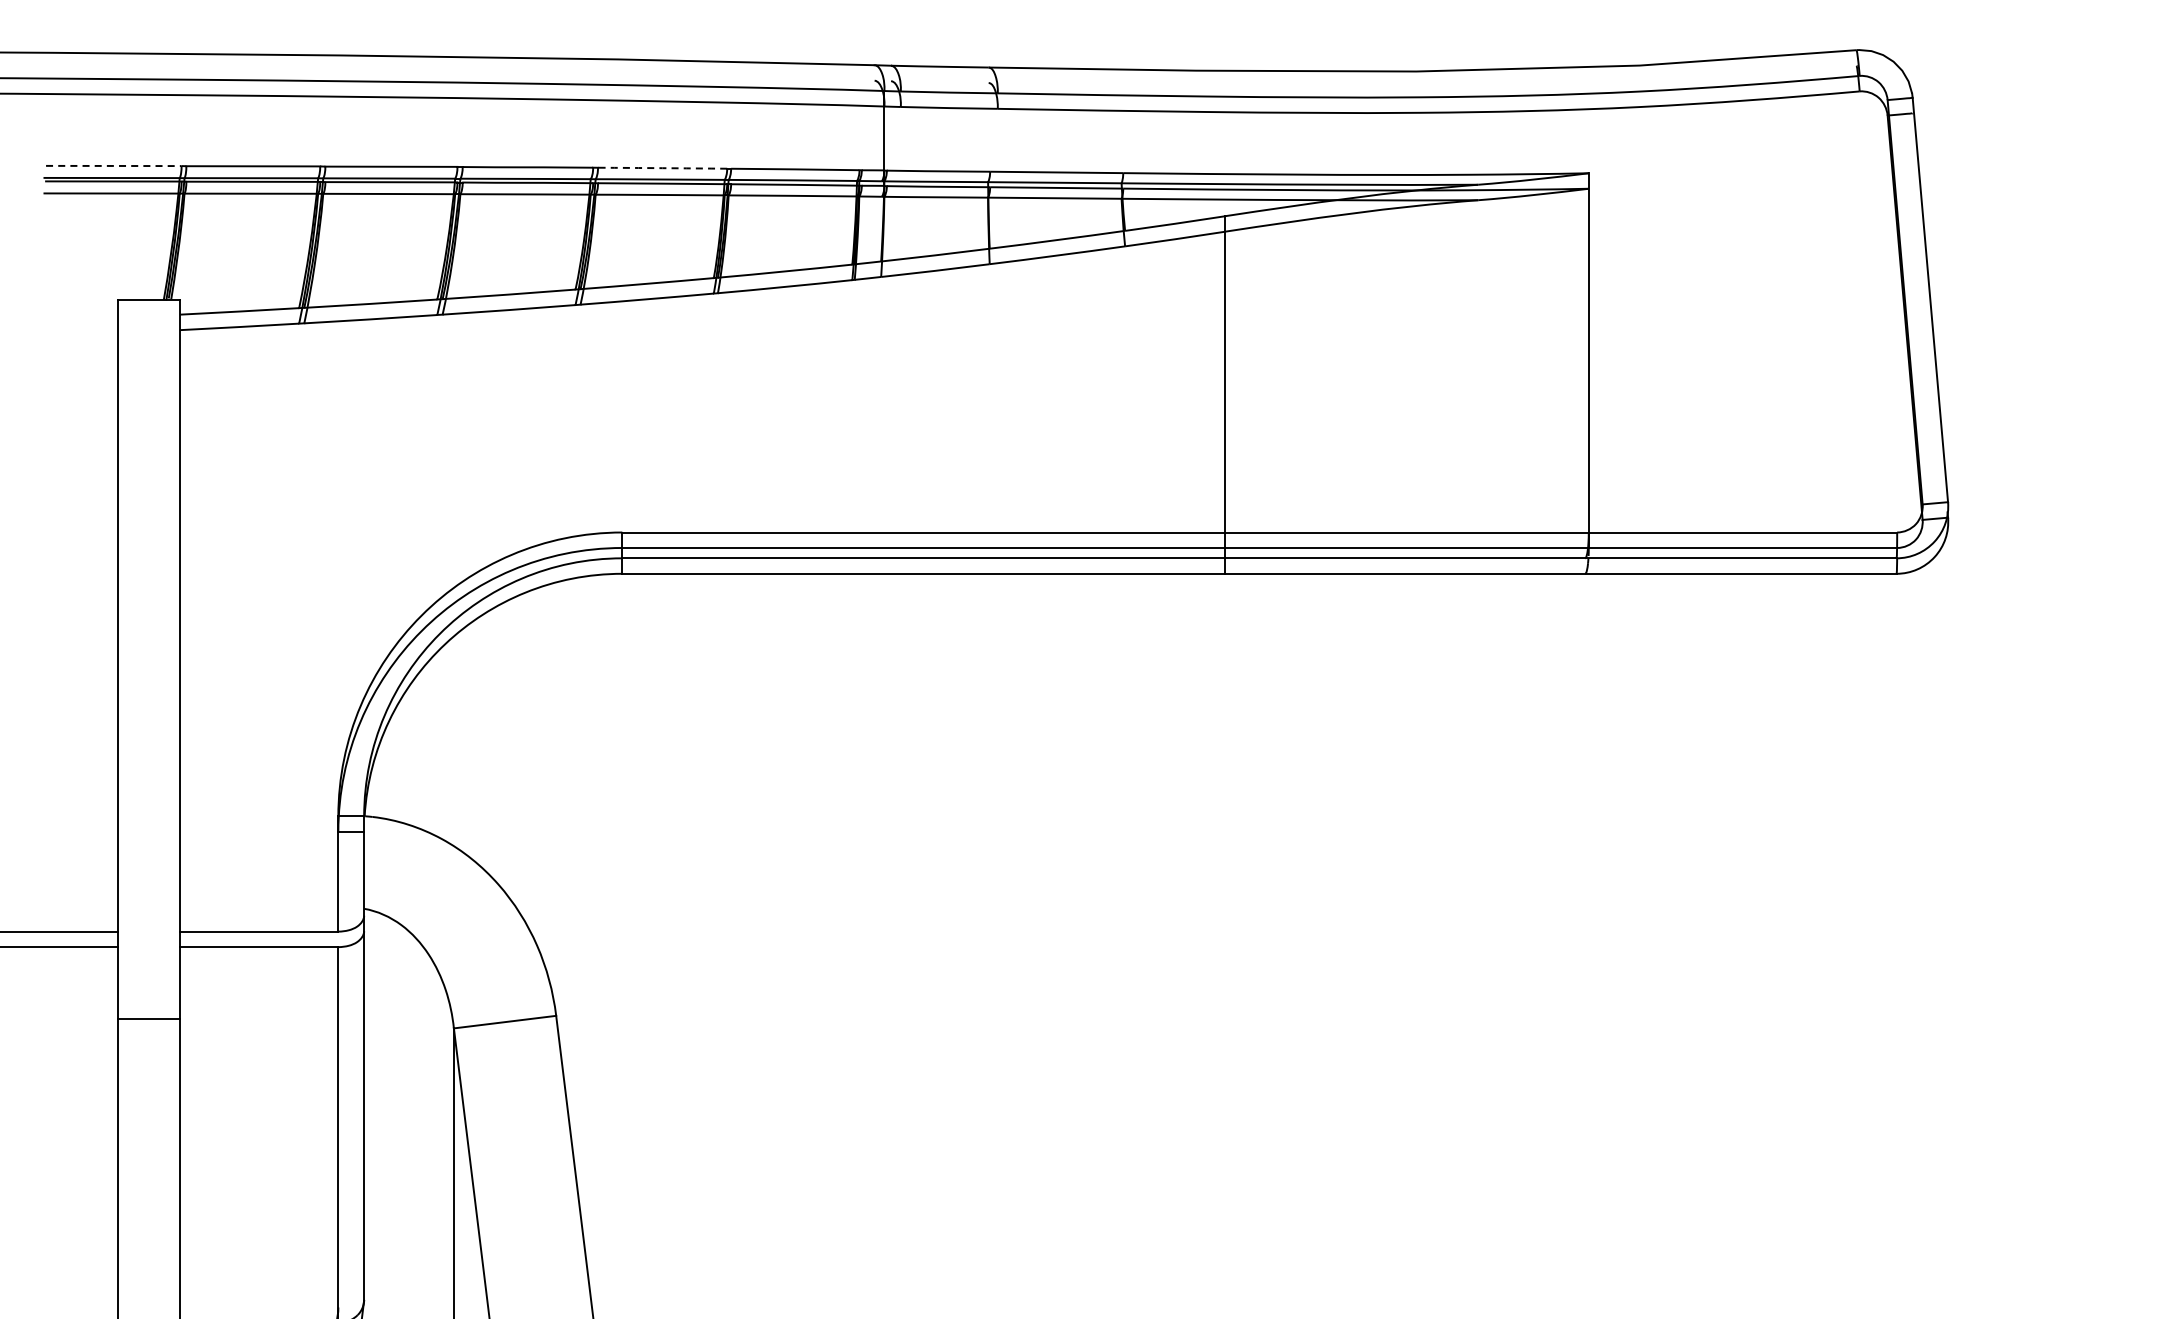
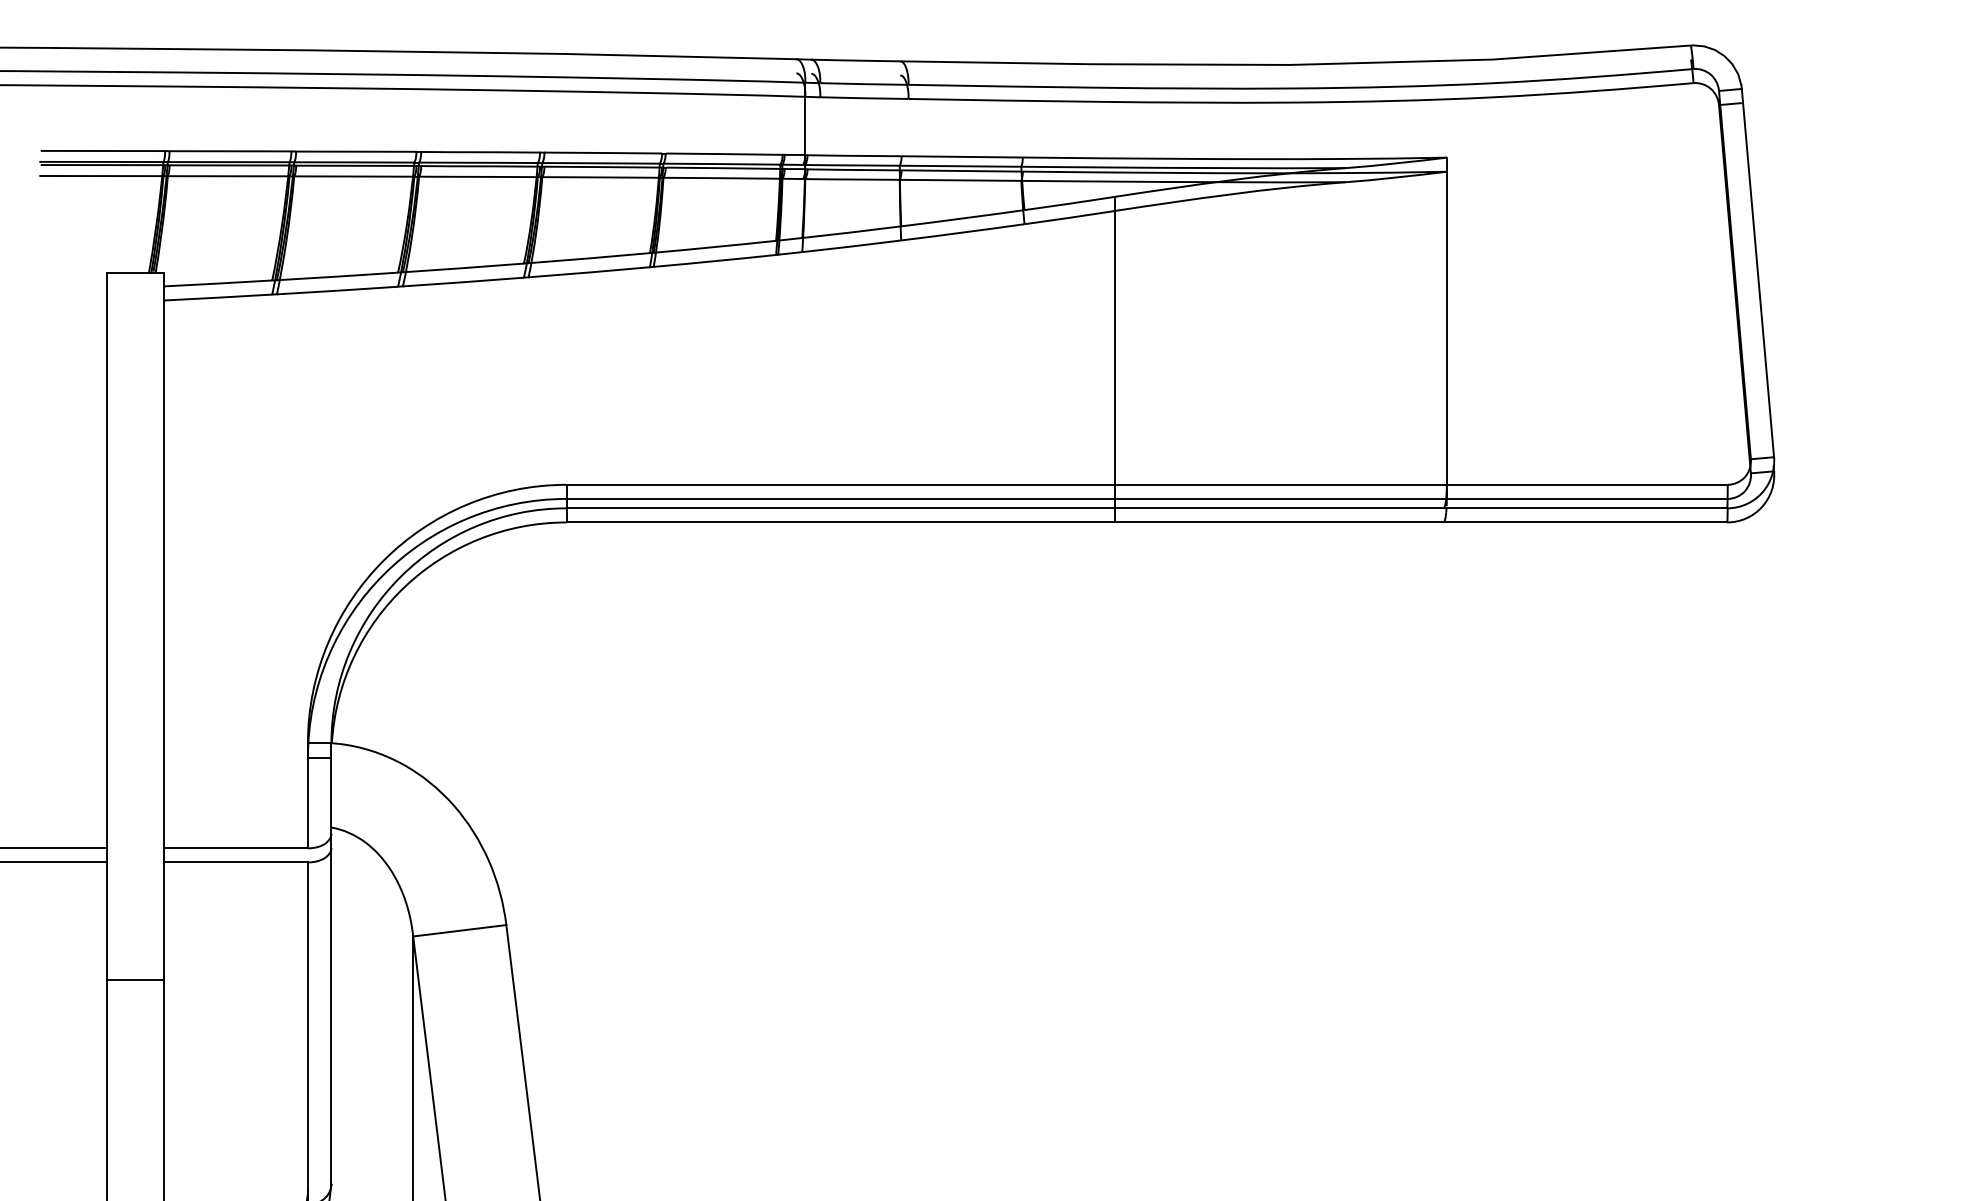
line: (113, 165) -> (103, 150), dashed -> solid
arc: (662, 168) -> (603, 153), dashed -> solid
line: (148, 1019) -> (135, 980), moved

